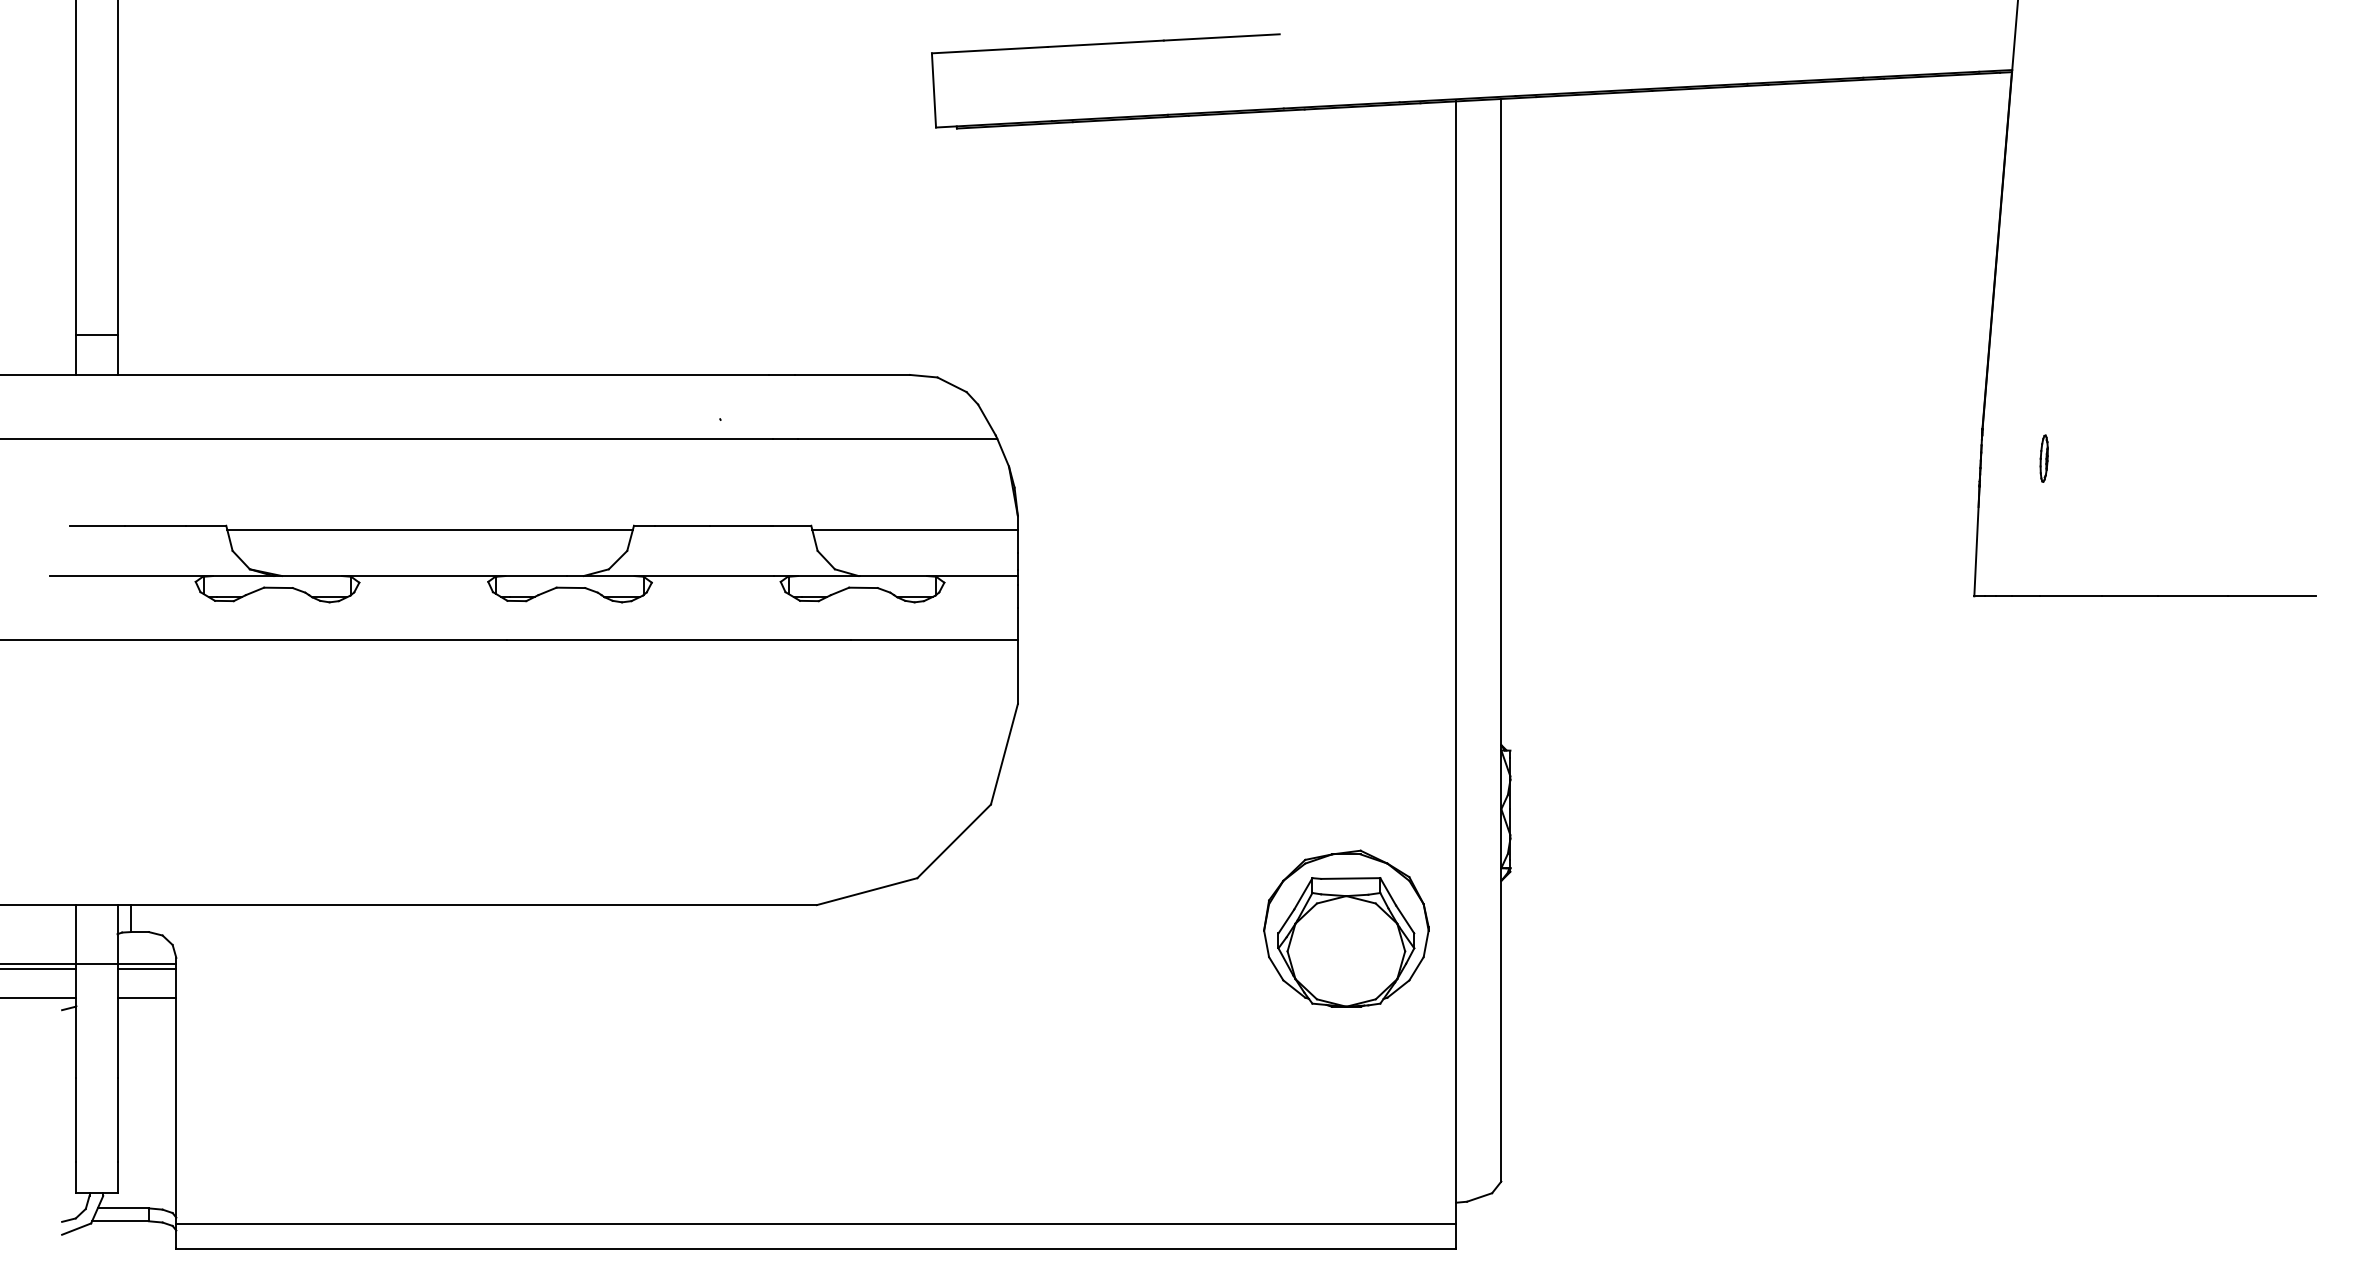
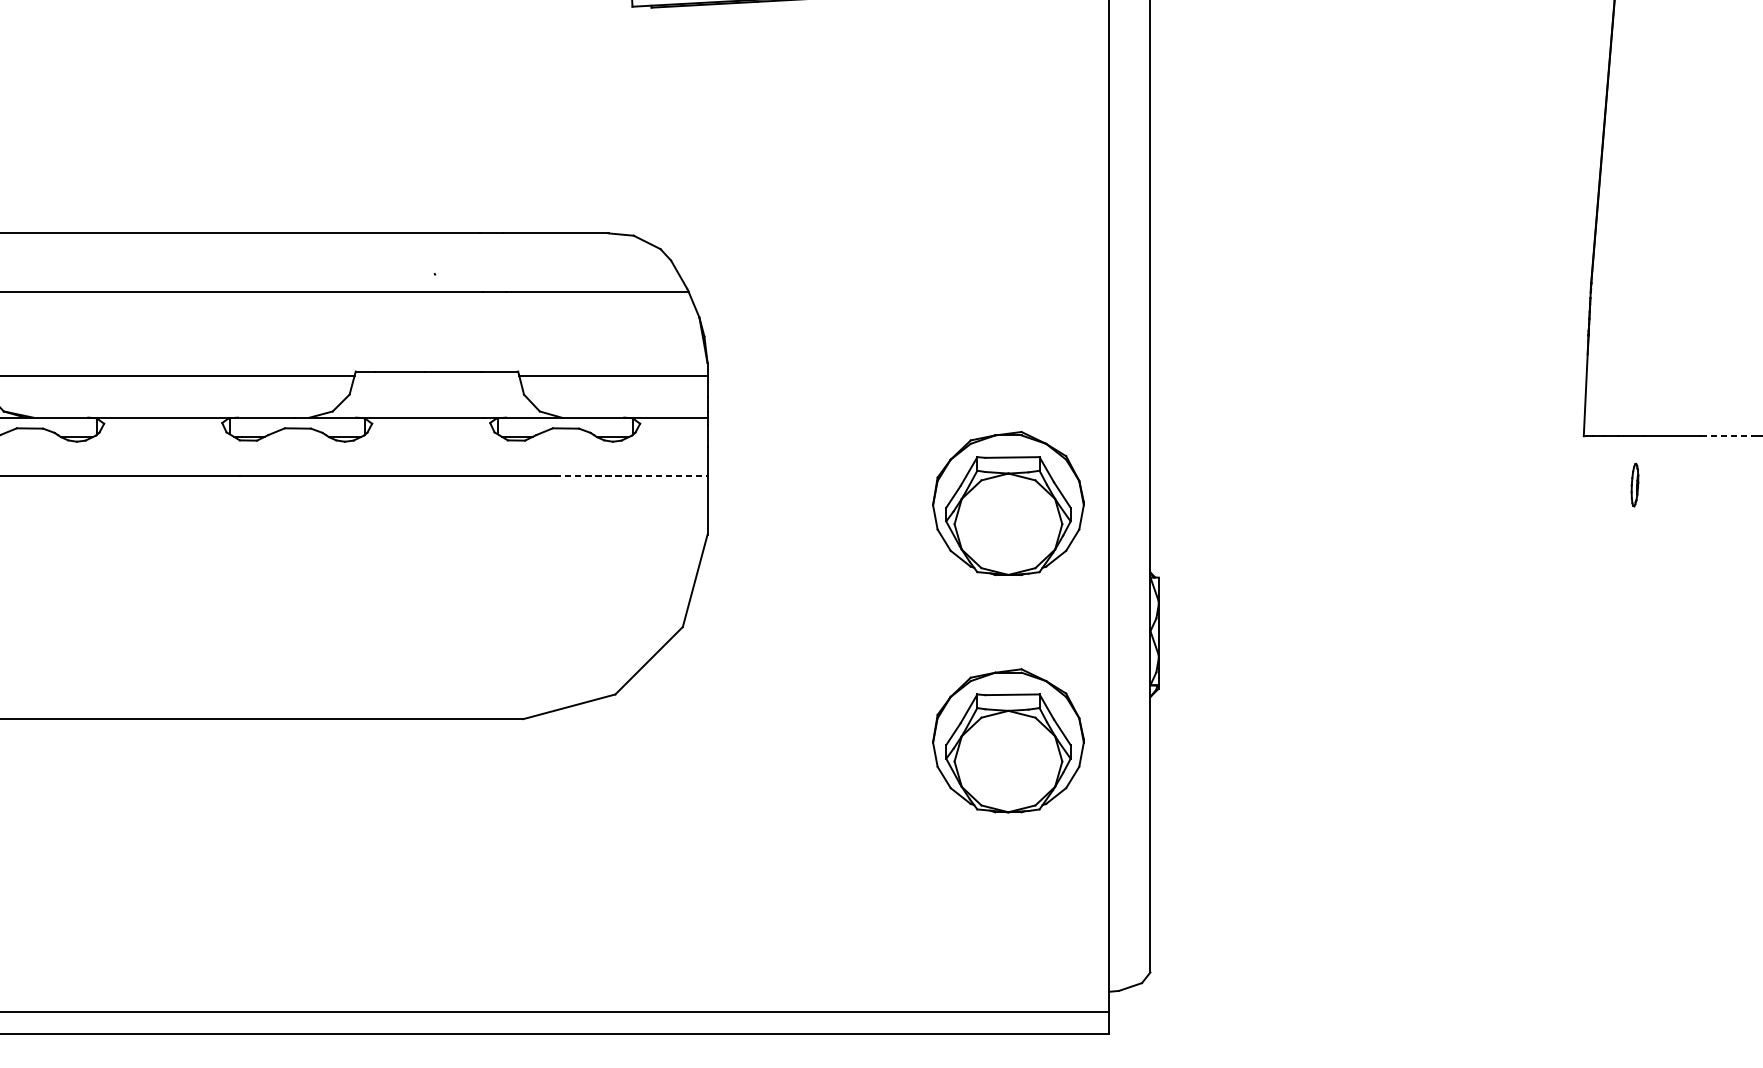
part: (2043, 458) -> (1634, 484), moved
line: (2130, 596) -> (1726, 436), solid -> dashed
line: (935, 640) -> (632, 476), solid -> dashed
part: (1346, 669) -> (1008, 503), added

